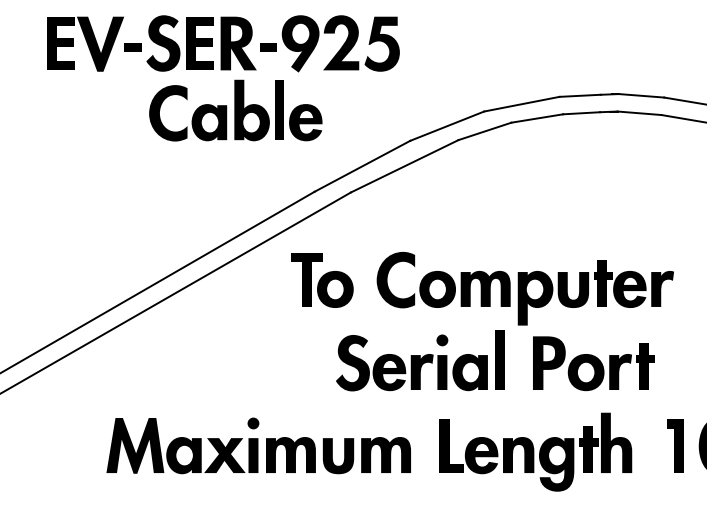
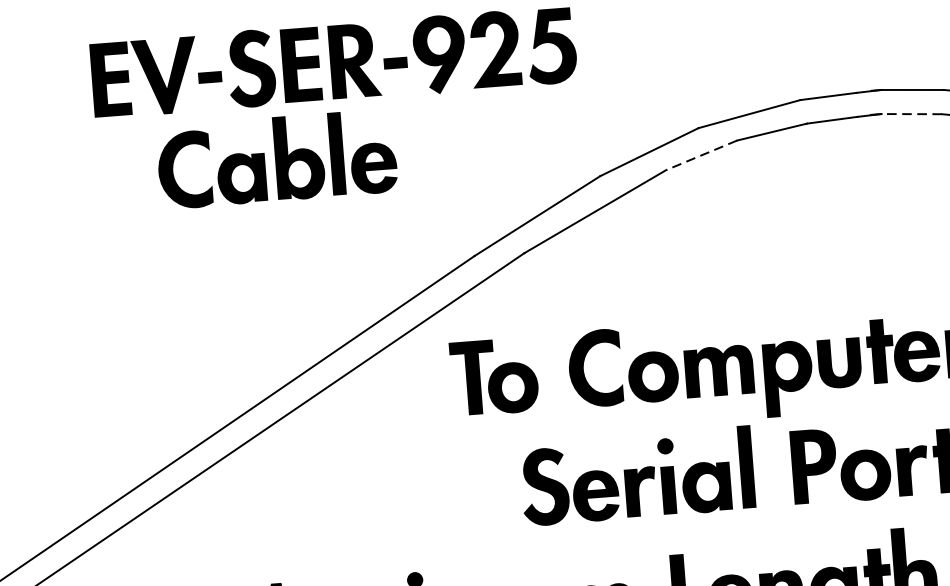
part: (235, 110) -> (276, 159), moved
line: (639, 113) -> (911, 114), solid -> dashed
line: (484, 131) -> (701, 155), solid -> dashed

